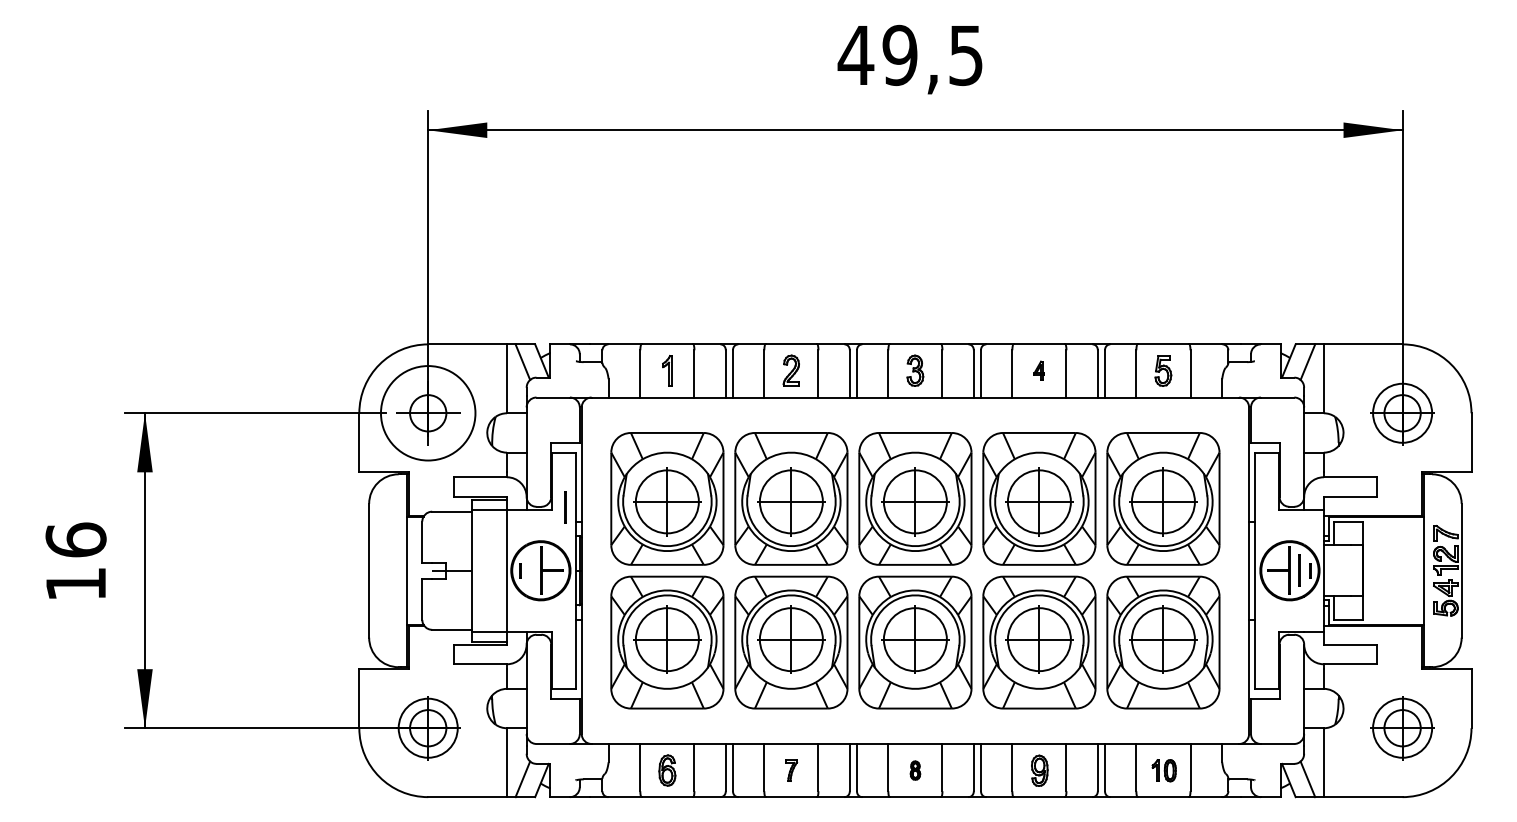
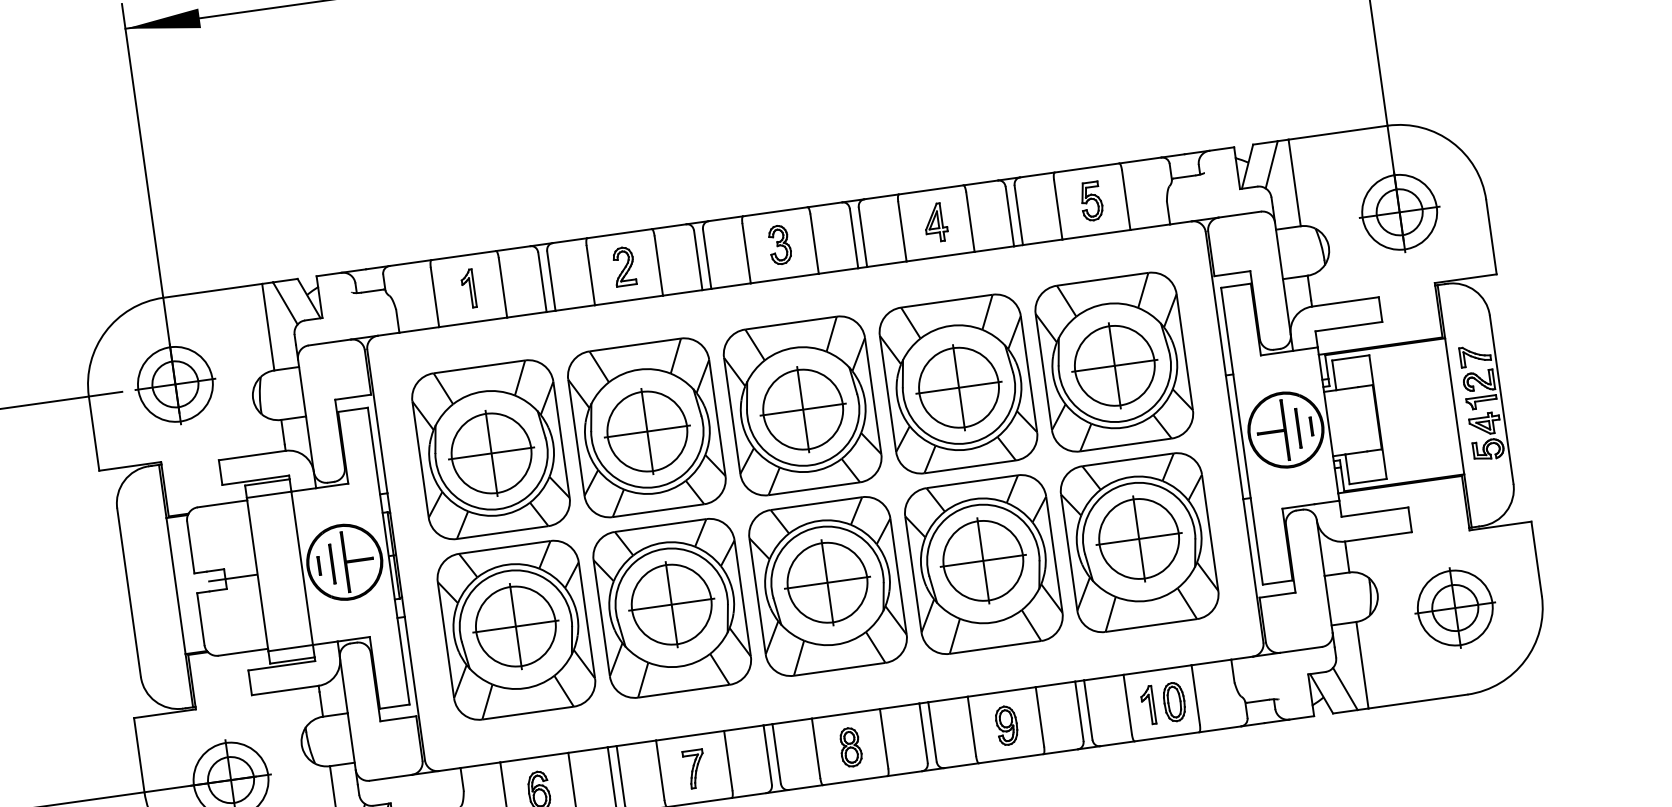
part: (1039, 370) -> (935, 222), size x1.67
circle: (427, 412) -> (174, 383), size x0.62
line: (565, 507) -> (332, 563), moved
part: (791, 770) -> (694, 769), size x1.43
part: (915, 770) -> (850, 747), size x1.67
part: (1163, 770) -> (1162, 703), size x1.43

